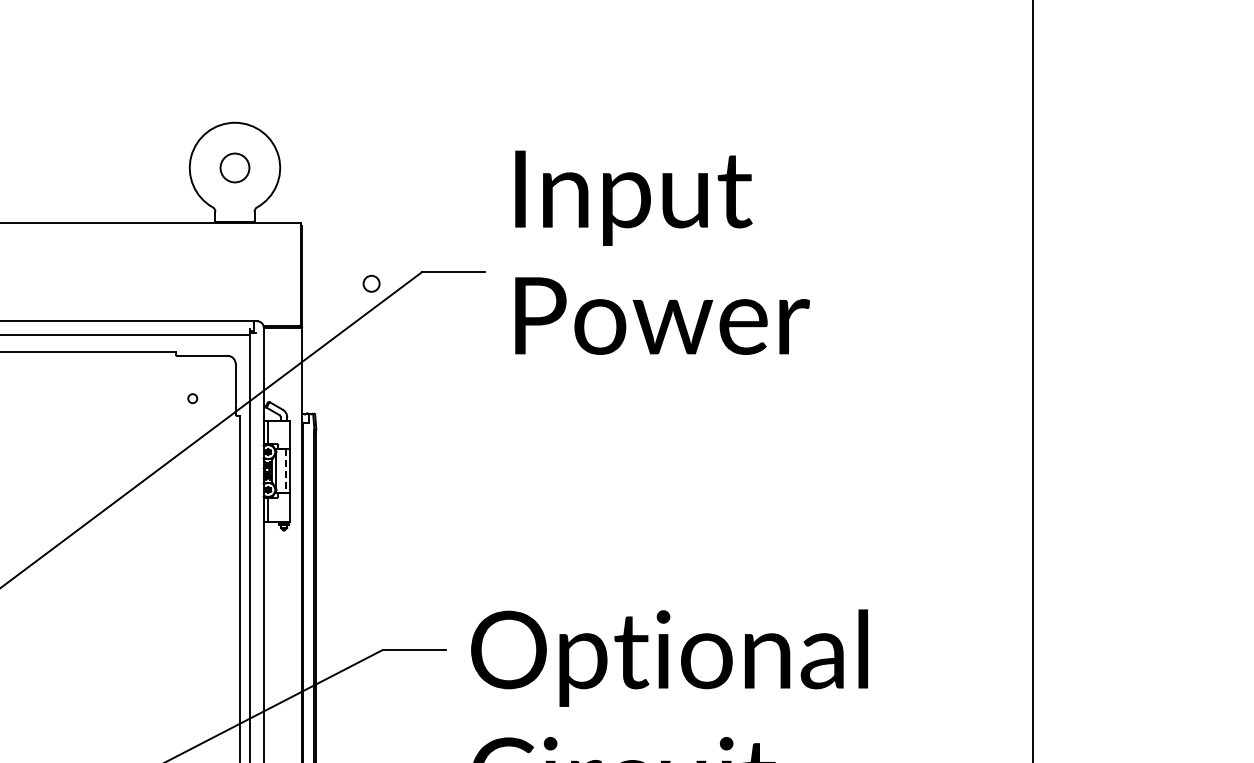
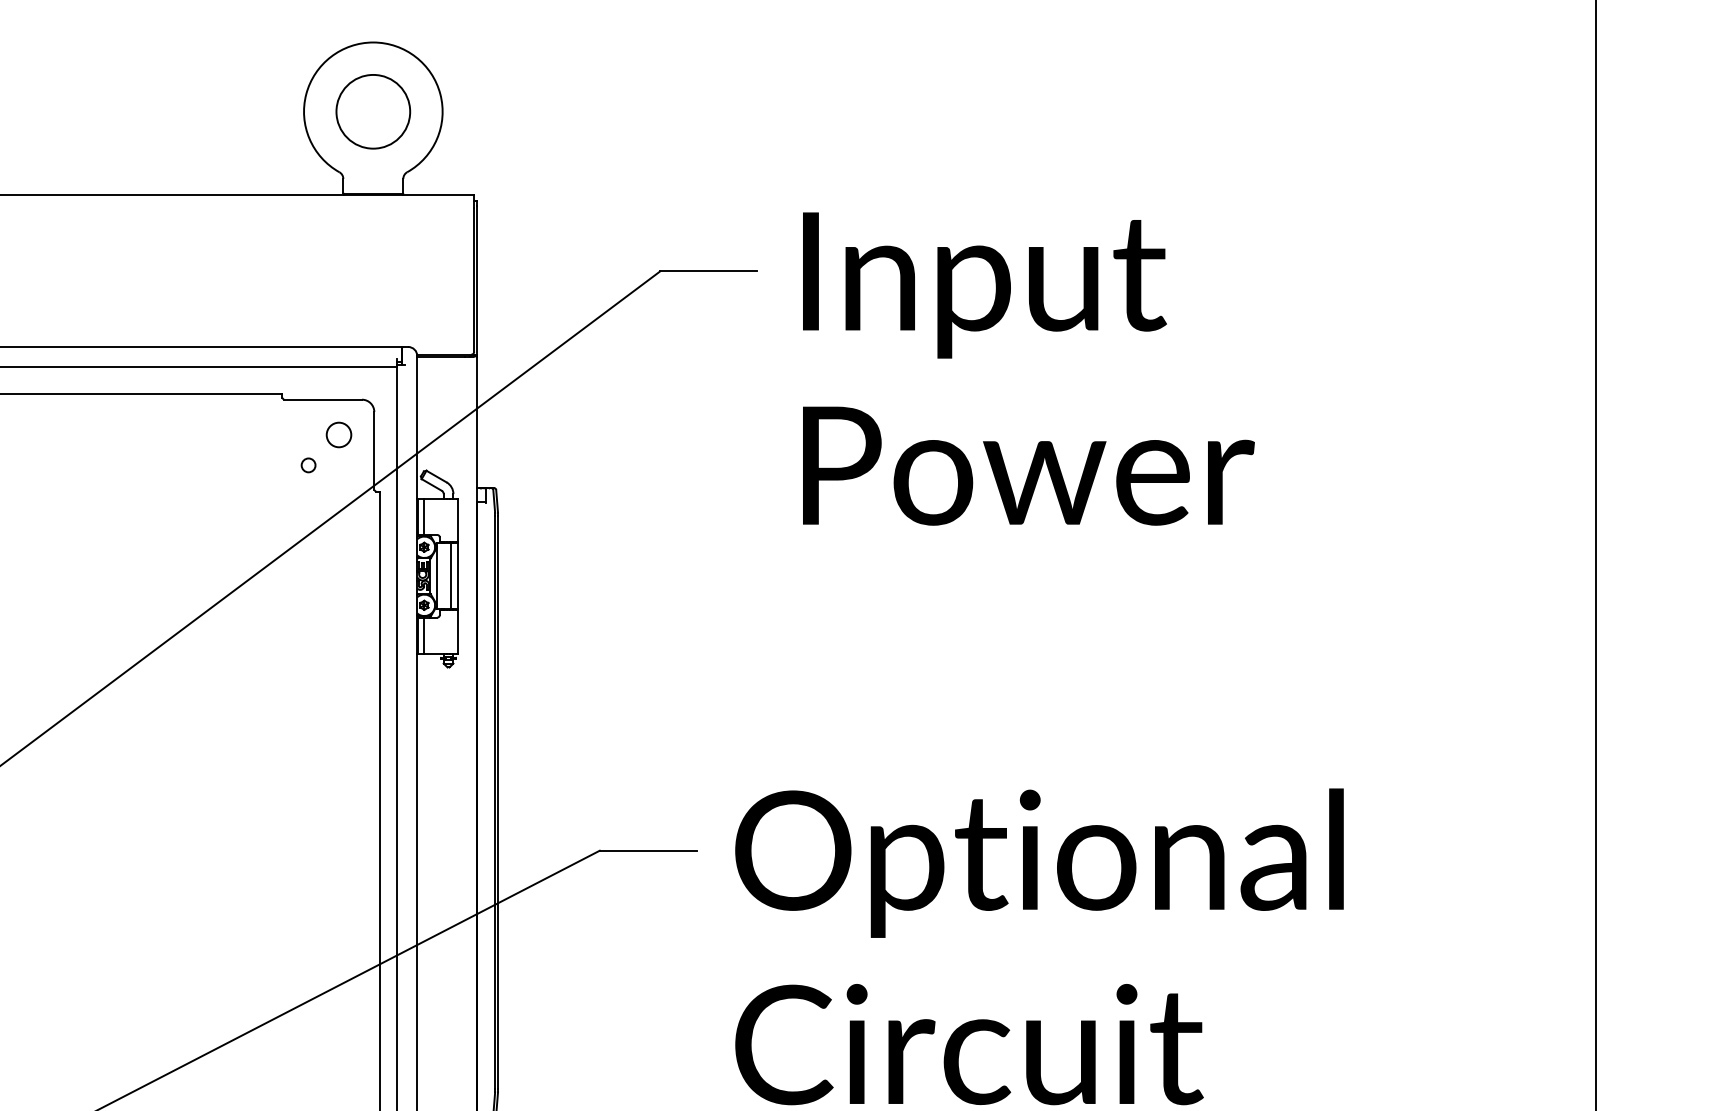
circle: (234, 167) -> (372, 111), size x1.67
text: (662, 252) -> (1028, 368), moved
circle: (371, 283) -> (338, 434), moved
line: (285, 471) -> (450, 577), dashed -> solid

